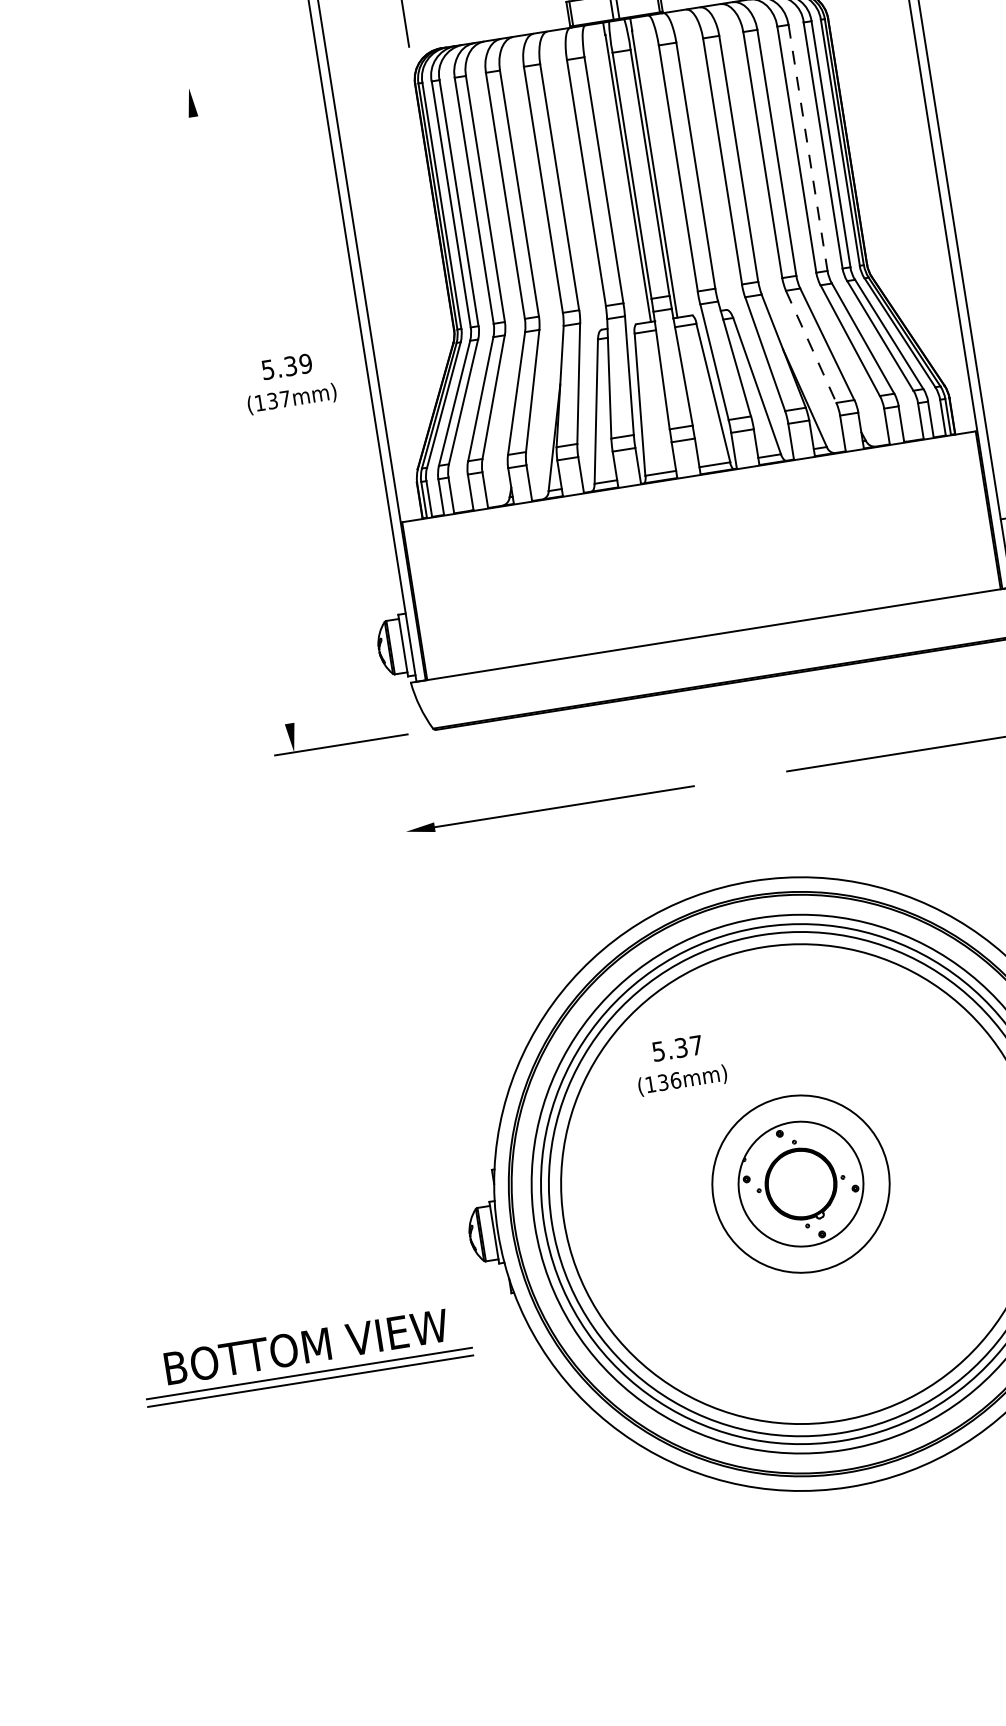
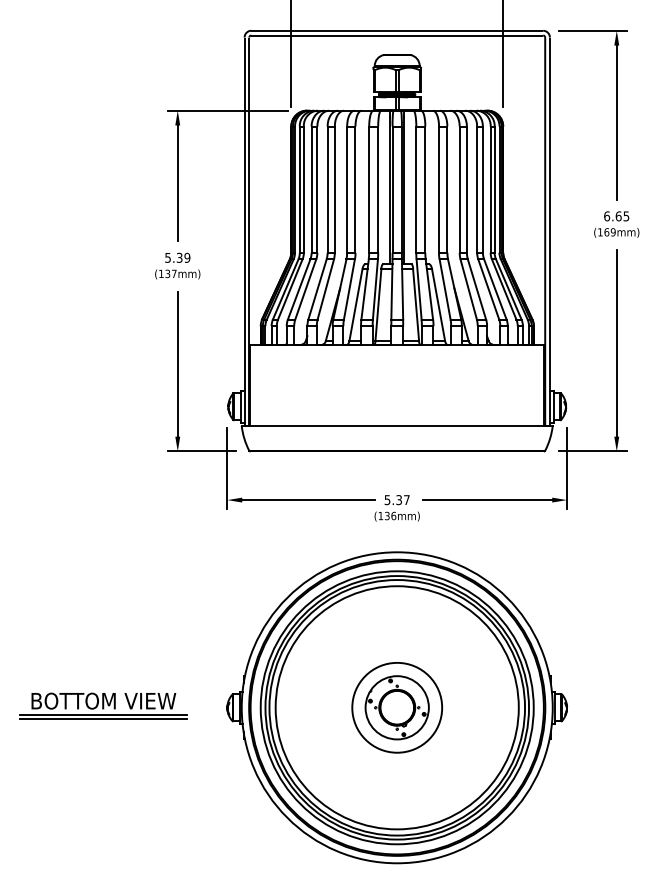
line: (285, 72) -> (227, 110), added
line: (807, 149) -> (482, 190), dashed -> solid
line: (210, 224) -> (177, 180), added
line: (810, 346) -> (468, 289), dashed -> solid
text: (288, 381) -> (177, 265), moved
line: (267, 586) -> (177, 366), added
line: (396, 770) -> (227, 468), added
text: (678, 1065) -> (396, 508), moved
part: (307, 1355) -> (103, 705), moved

